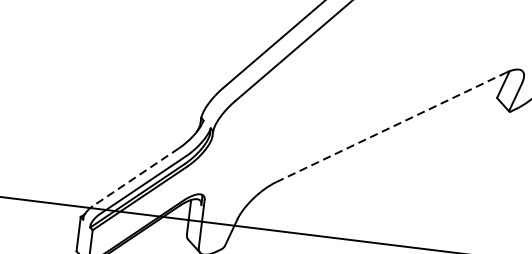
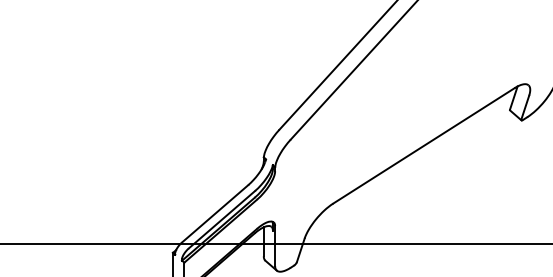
line: (391, 127) -> (424, 145), dashed -> solid
line: (136, 176) -> (215, 213), dashed -> solid

